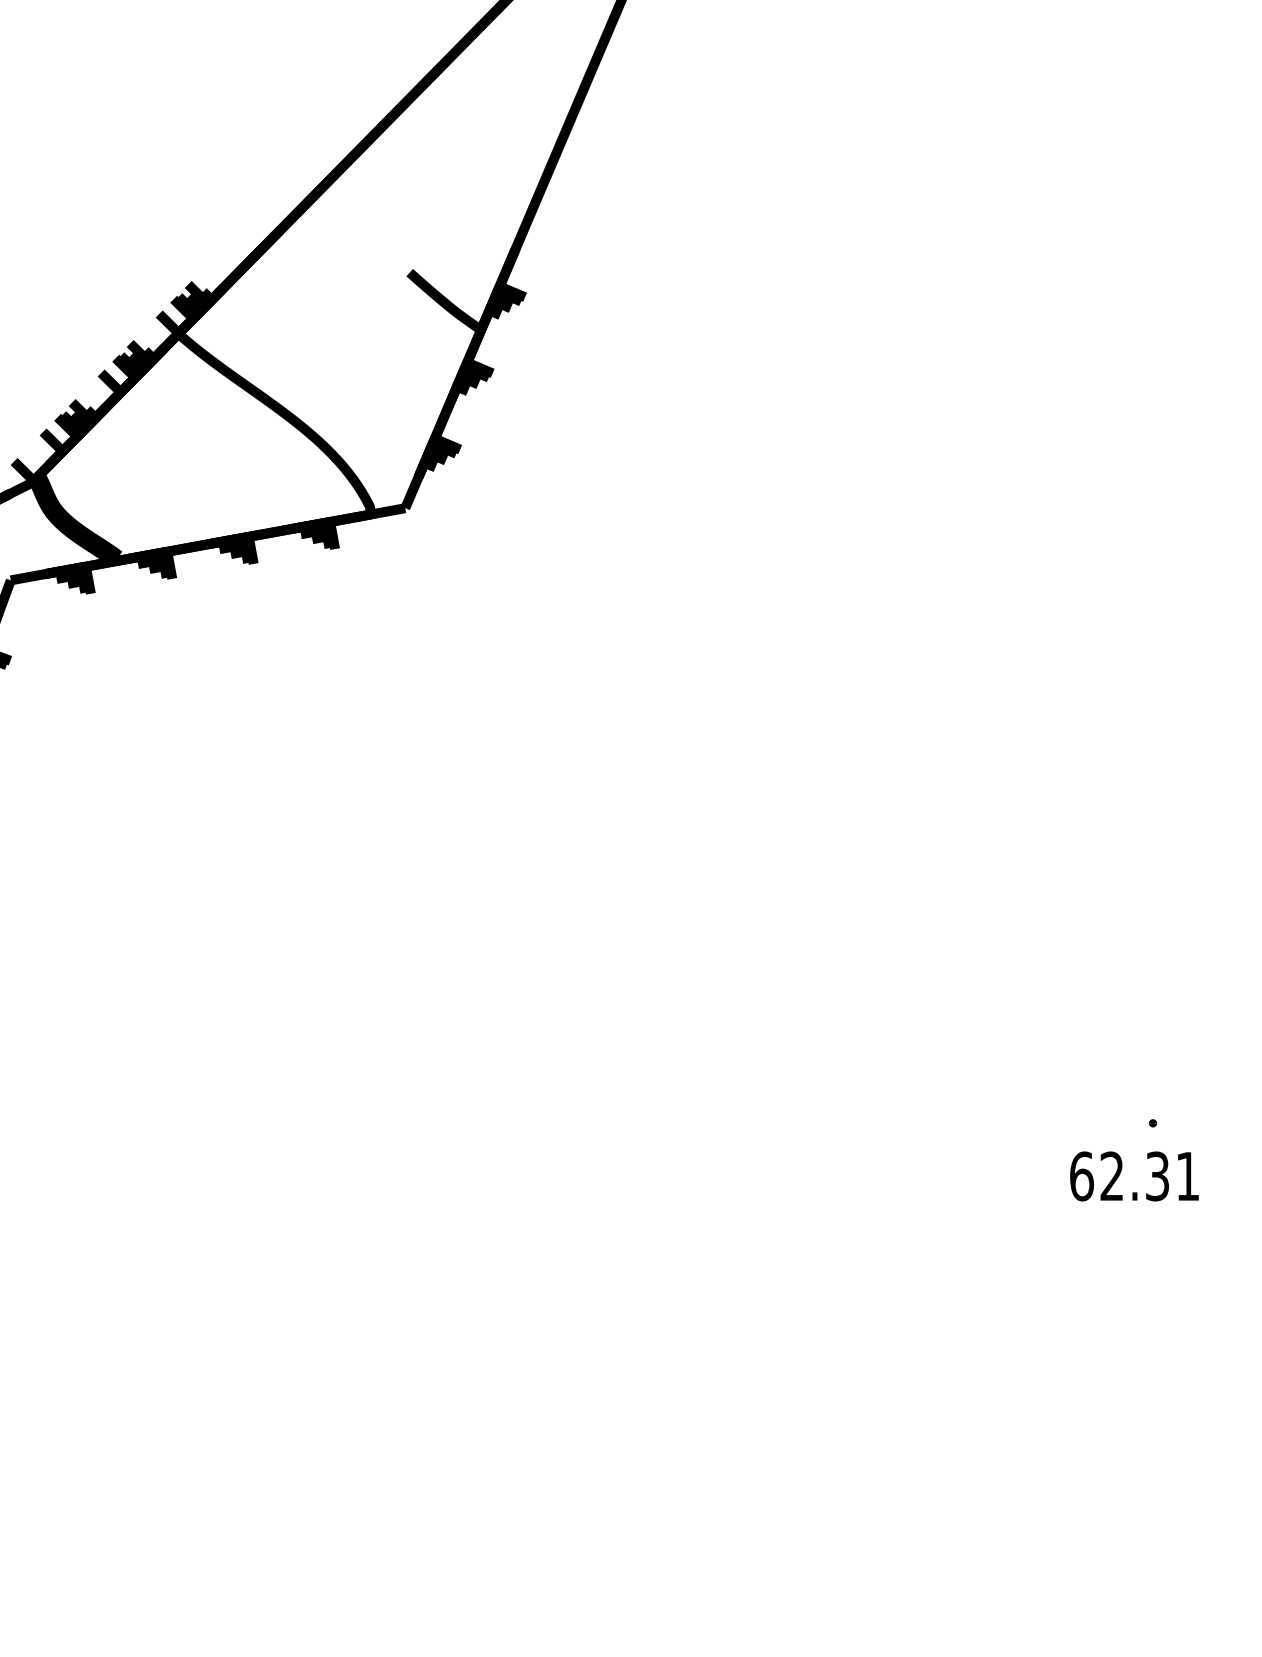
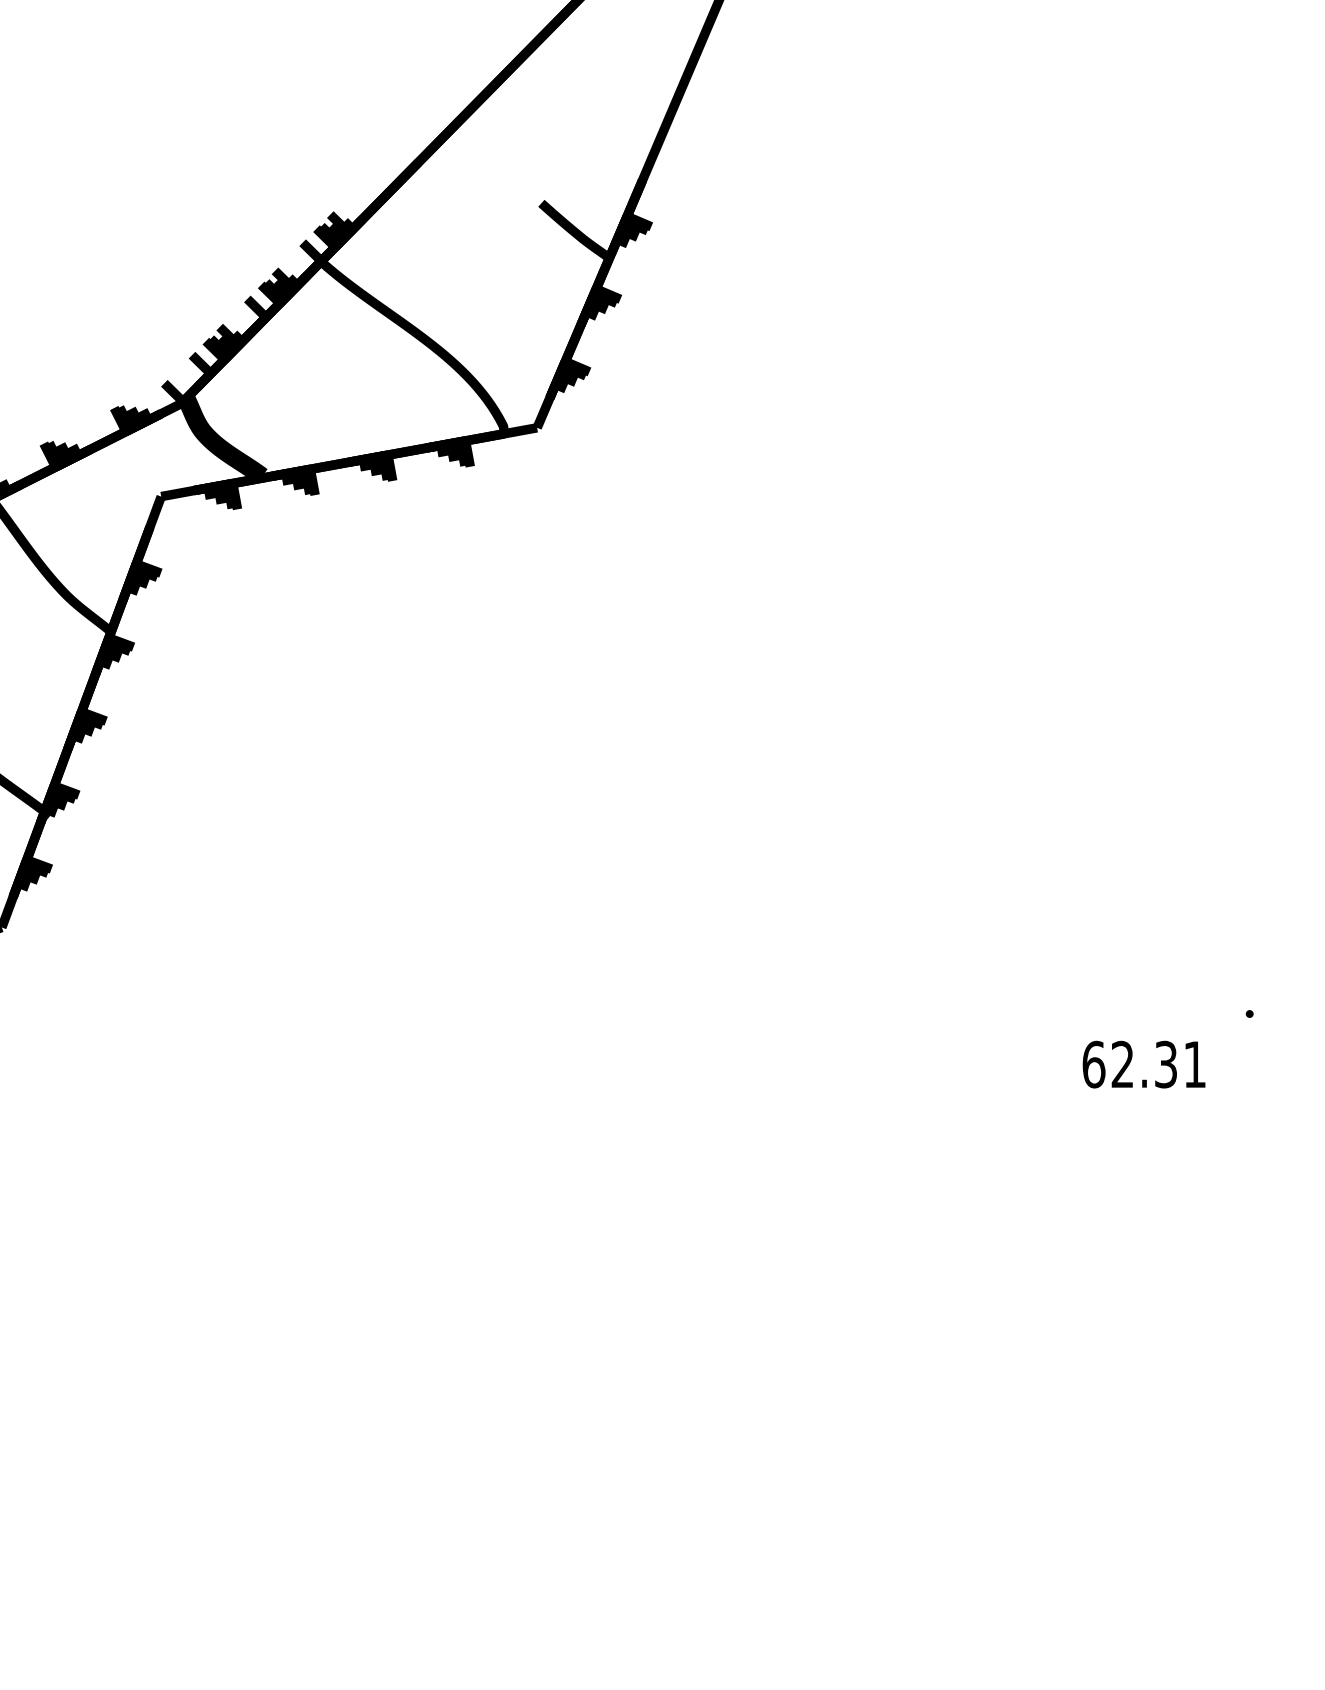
text: (1133, 1176) -> (1143, 1064), moved

